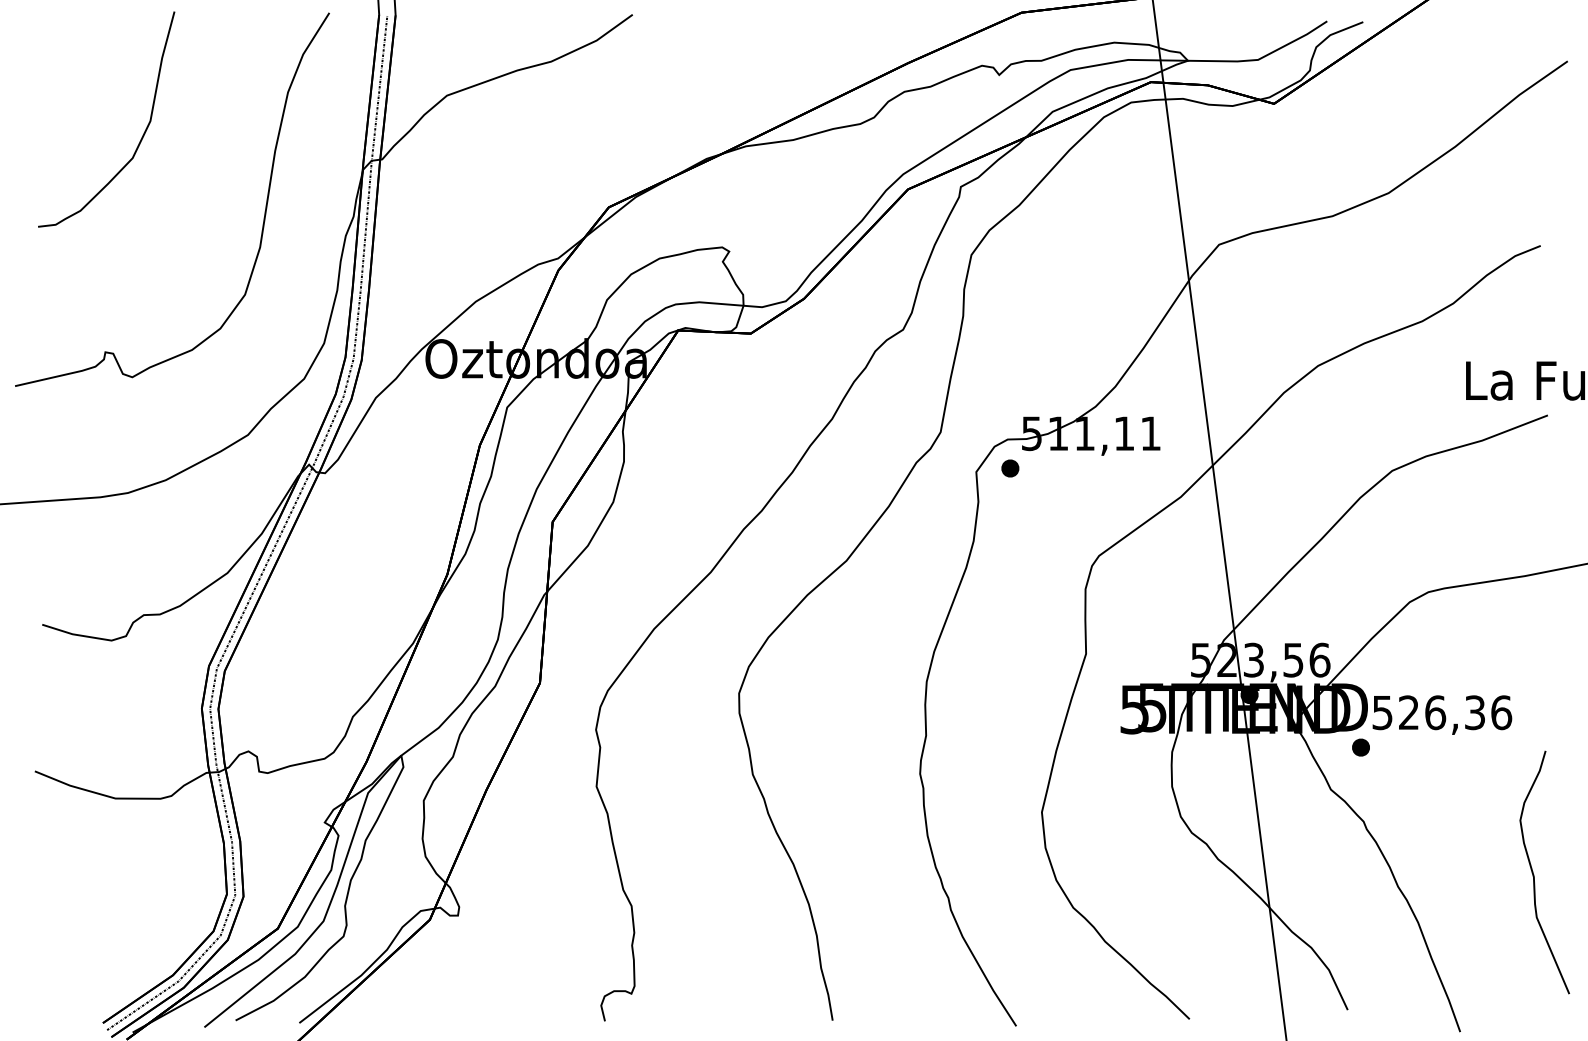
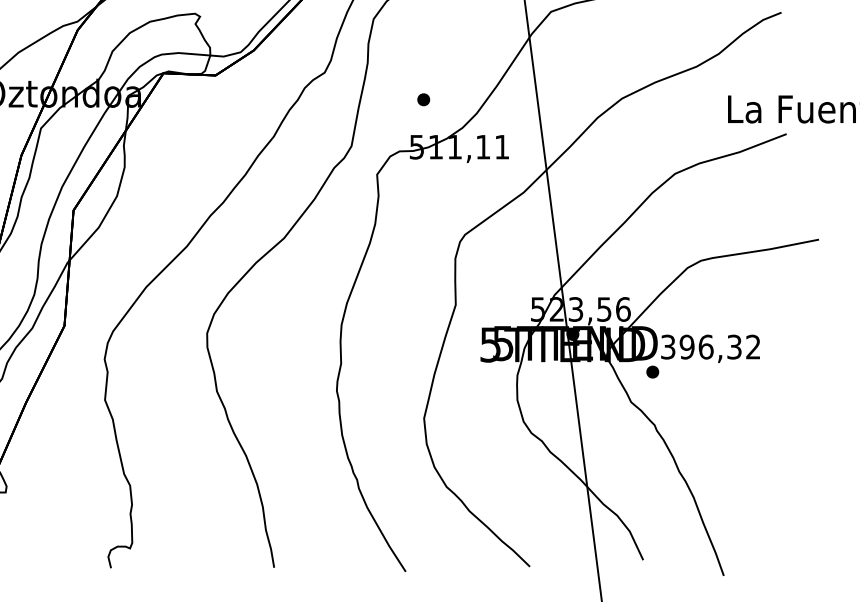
part: (1010, 468) -> (423, 99), moved
text: (1442, 712) -> (711, 346), 526,36 -> 396,32
curve: (1534, 874) -> (777, 463), removed

